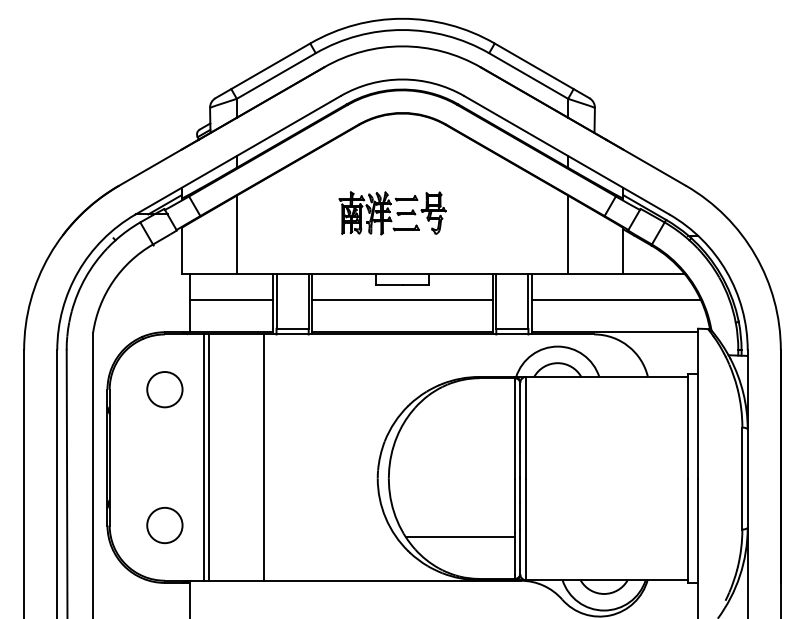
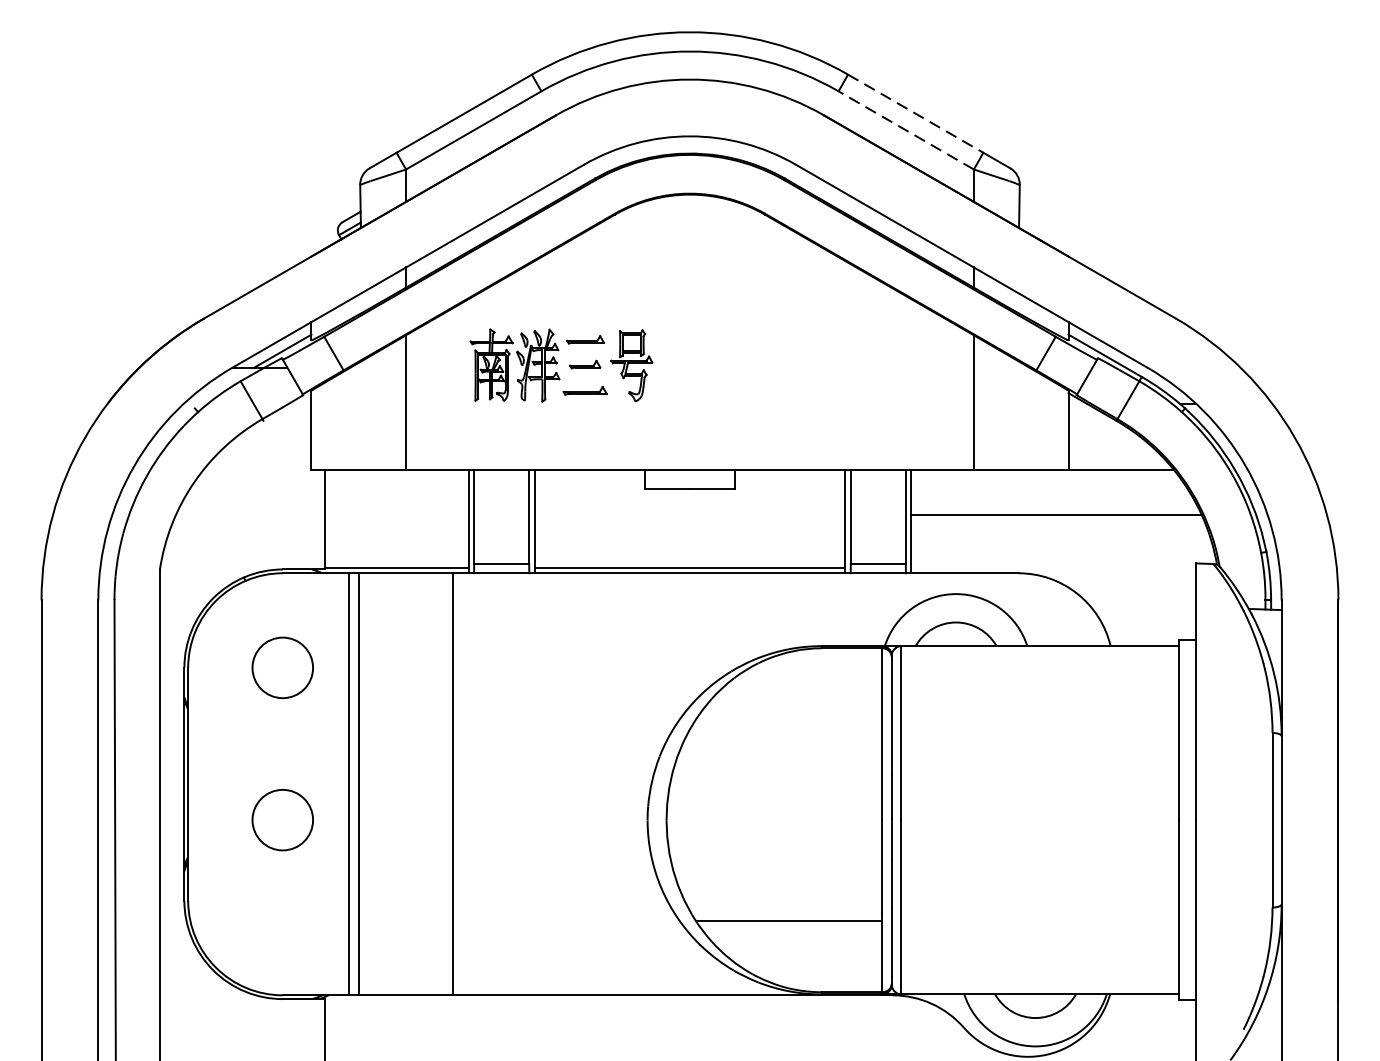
line: (534, 66) -> (916, 114), solid -> dashed
line: (528, 76) -> (905, 131), solid -> dashed
part: (392, 213) -> (561, 365), moved
line: (231, 300) -> (396, 515), removed
line: (402, 300) -> (690, 515), removed
line: (614, 331) -> (1053, 568), removed
circle: (164, 525) -> (282, 820), moved

